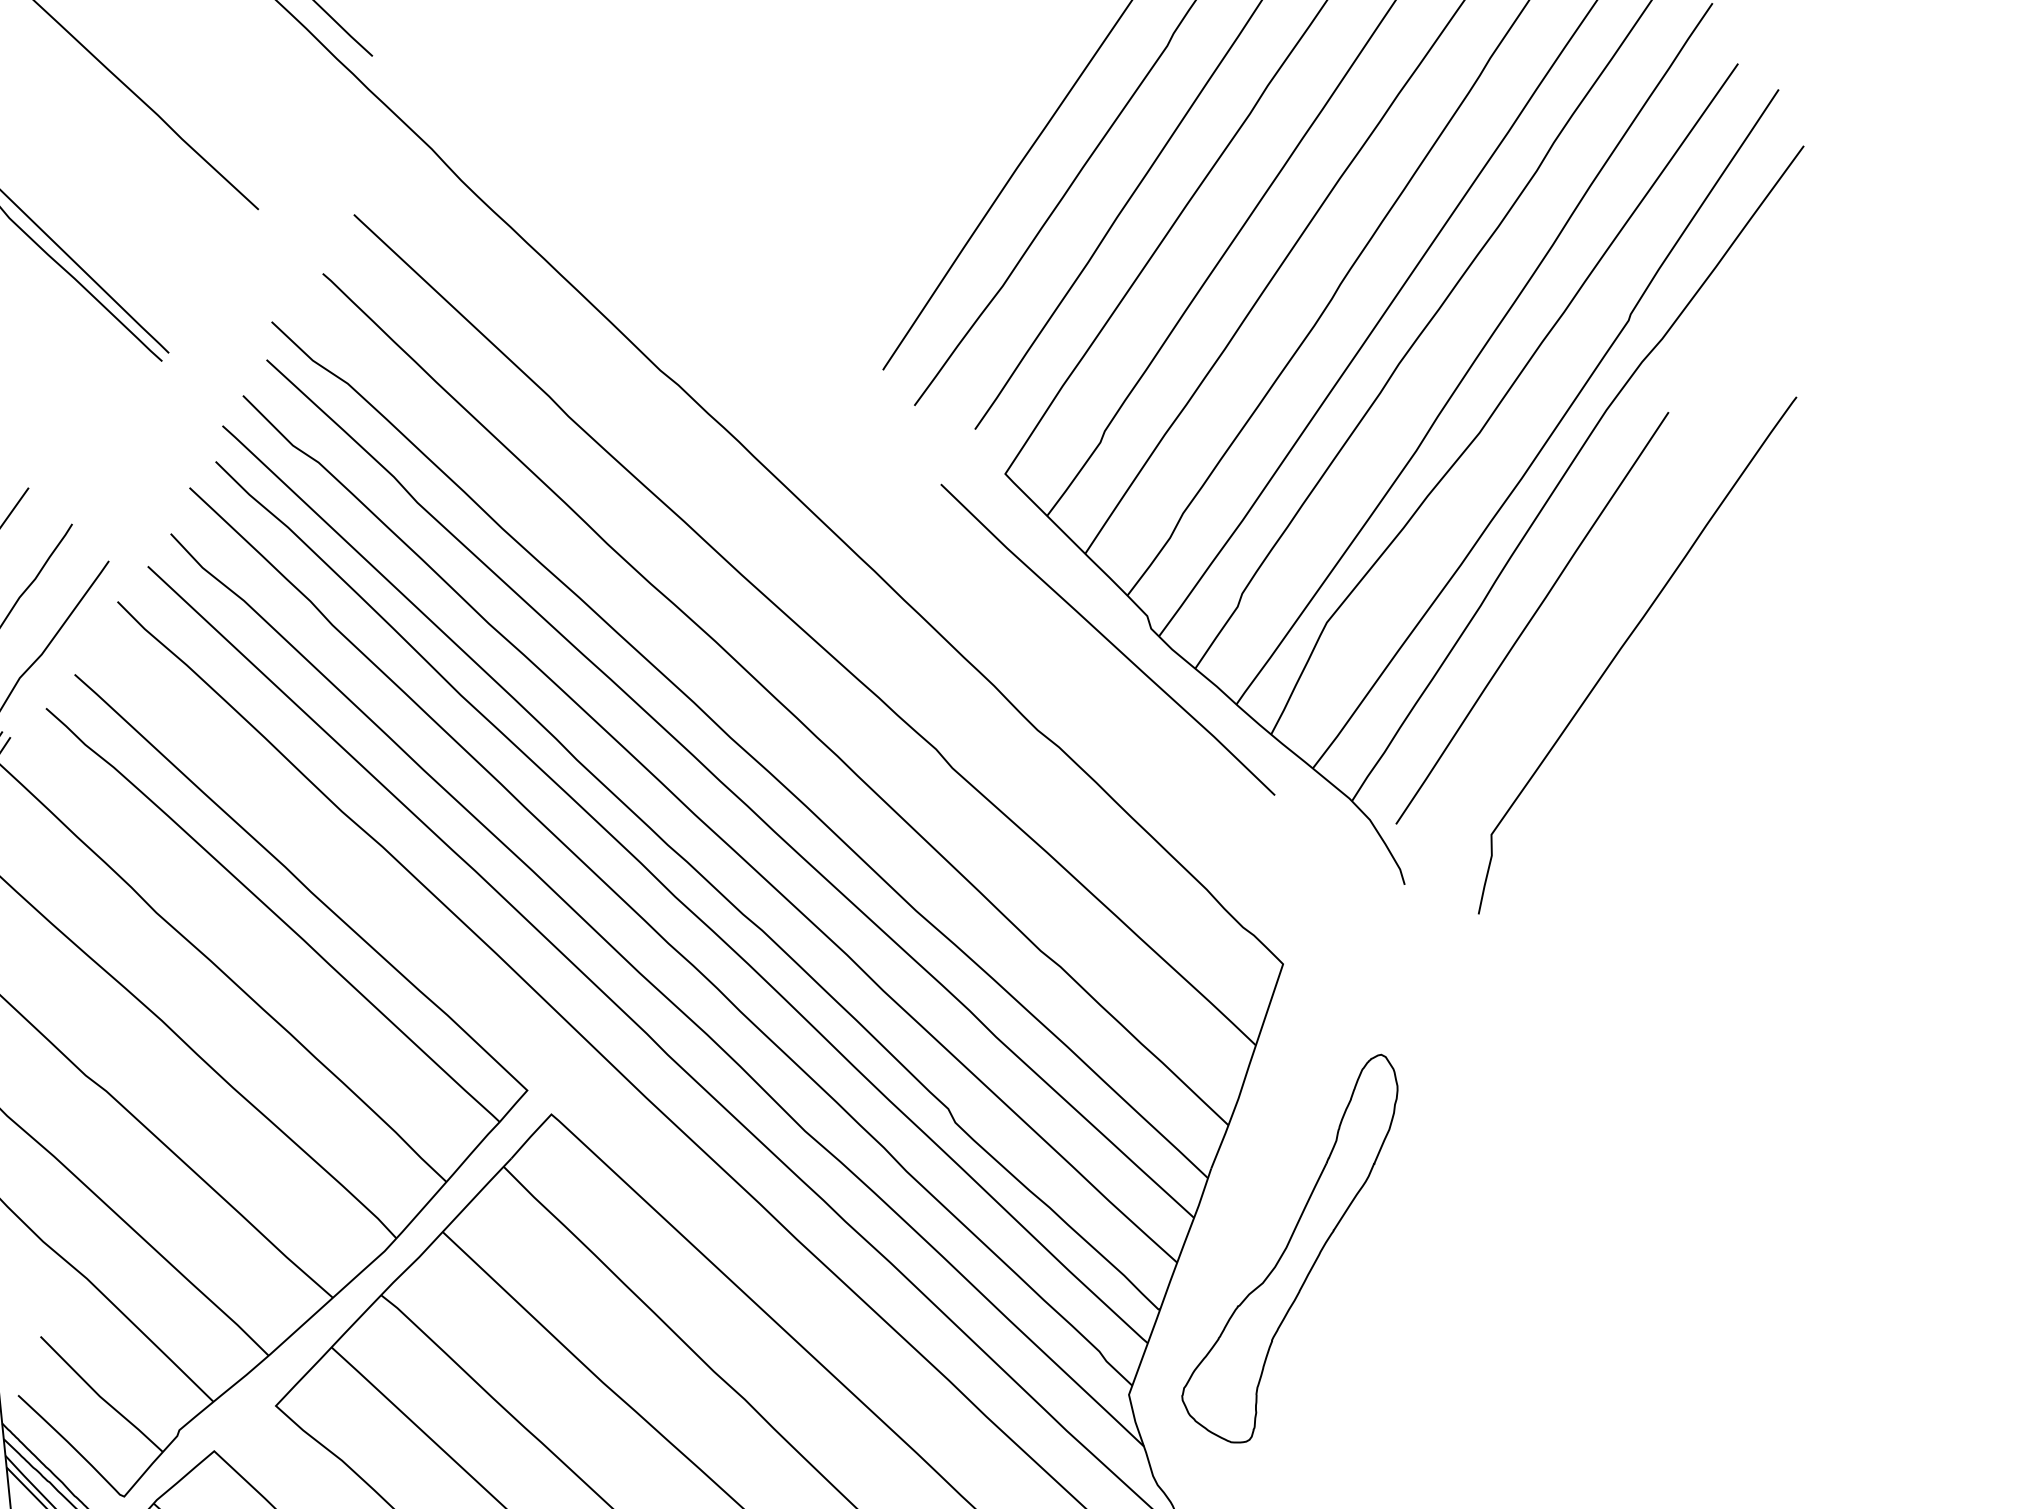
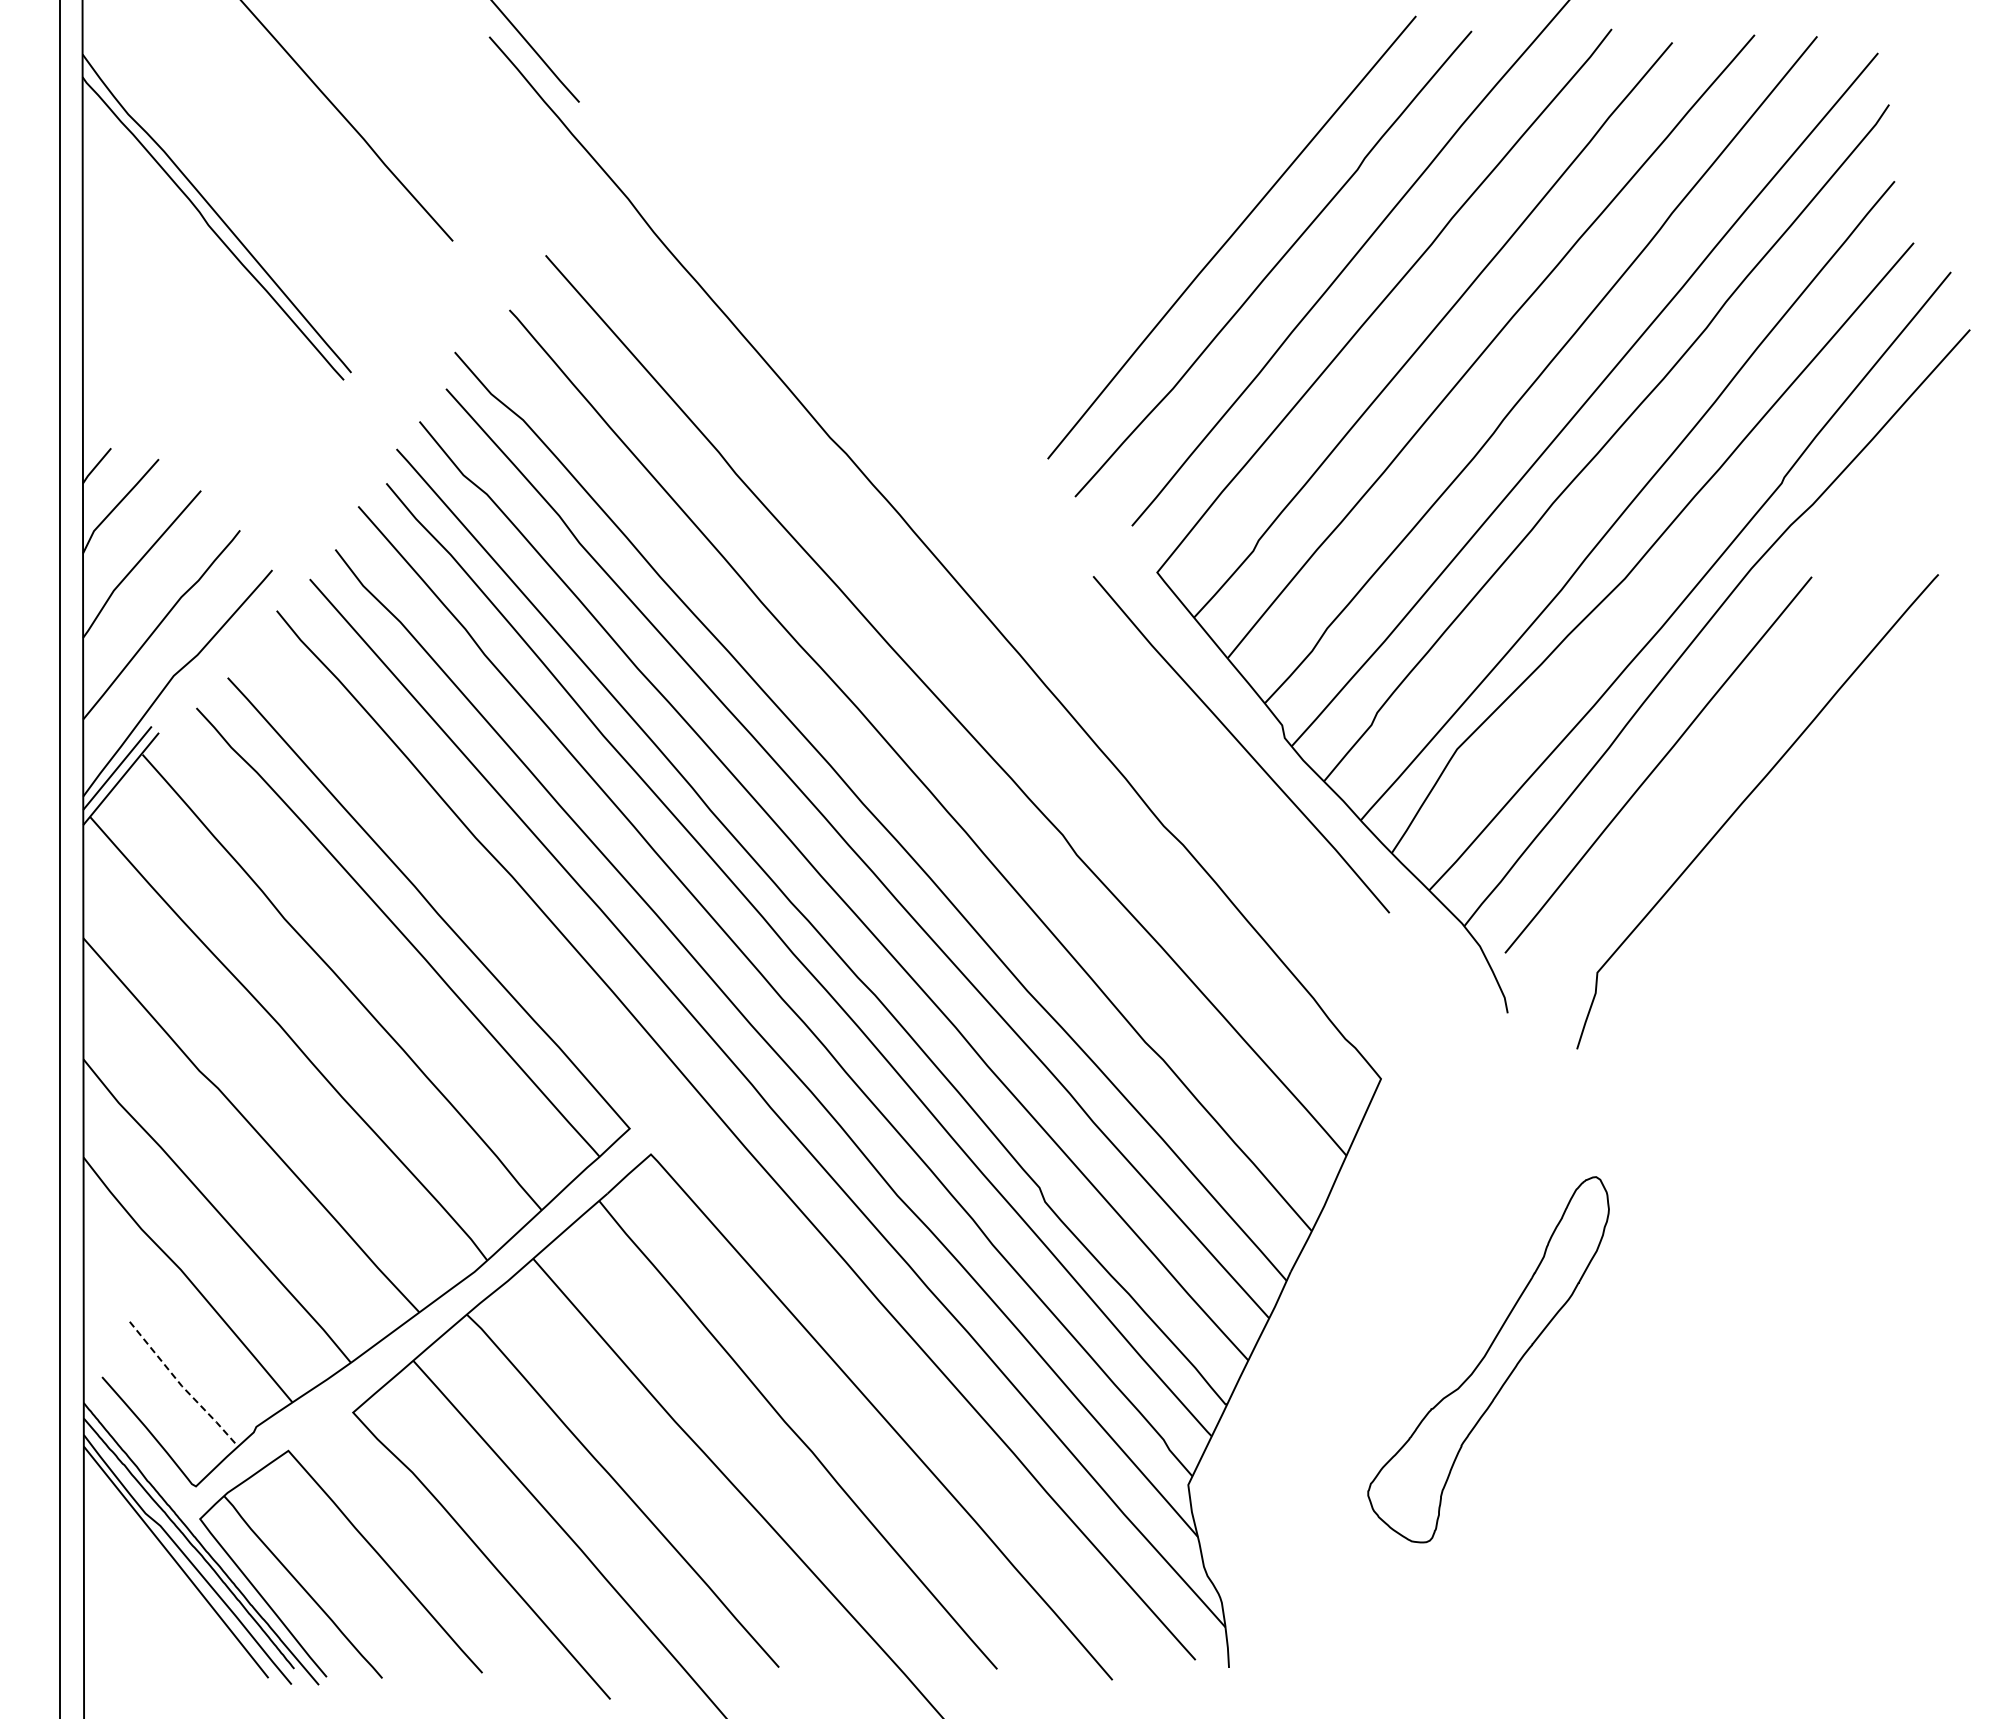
part: (1290, 1250) -> (1488, 1359), moved
line: (100, 1396) -> (182, 1386), solid -> dashed

